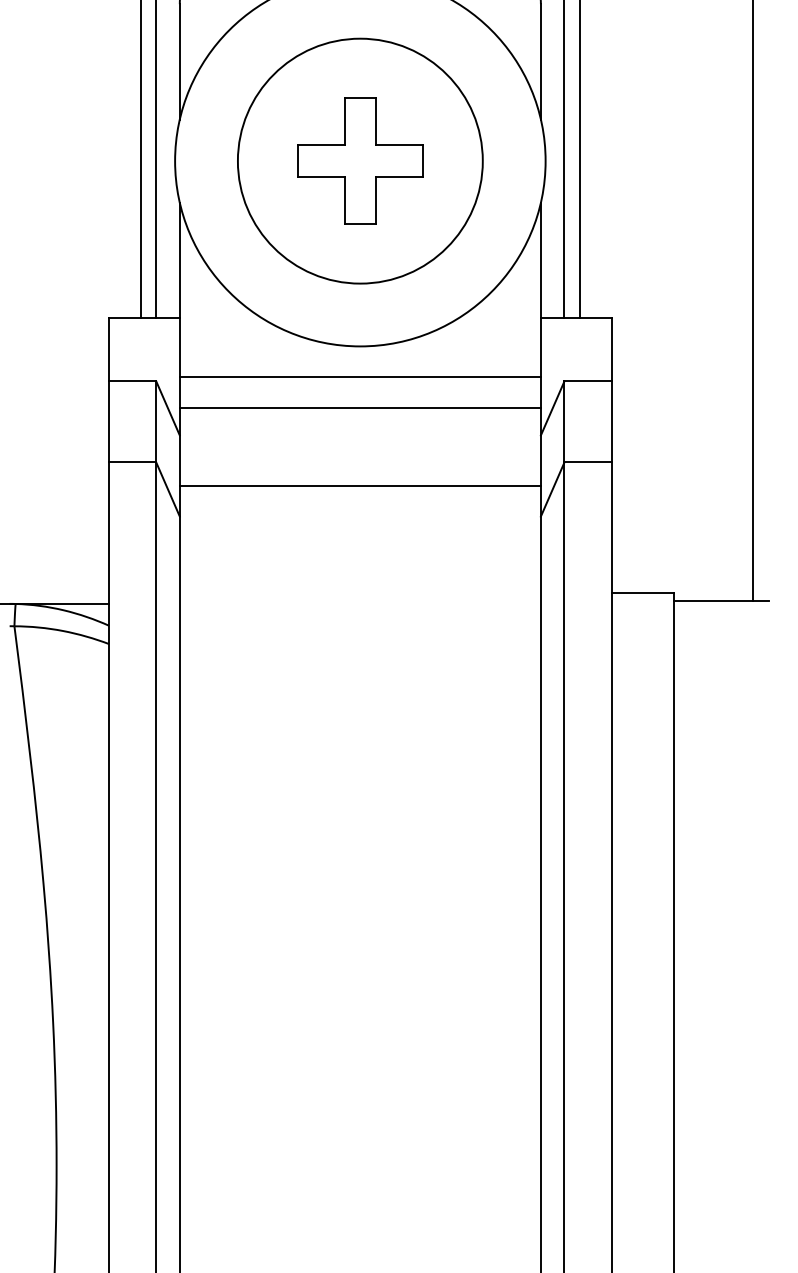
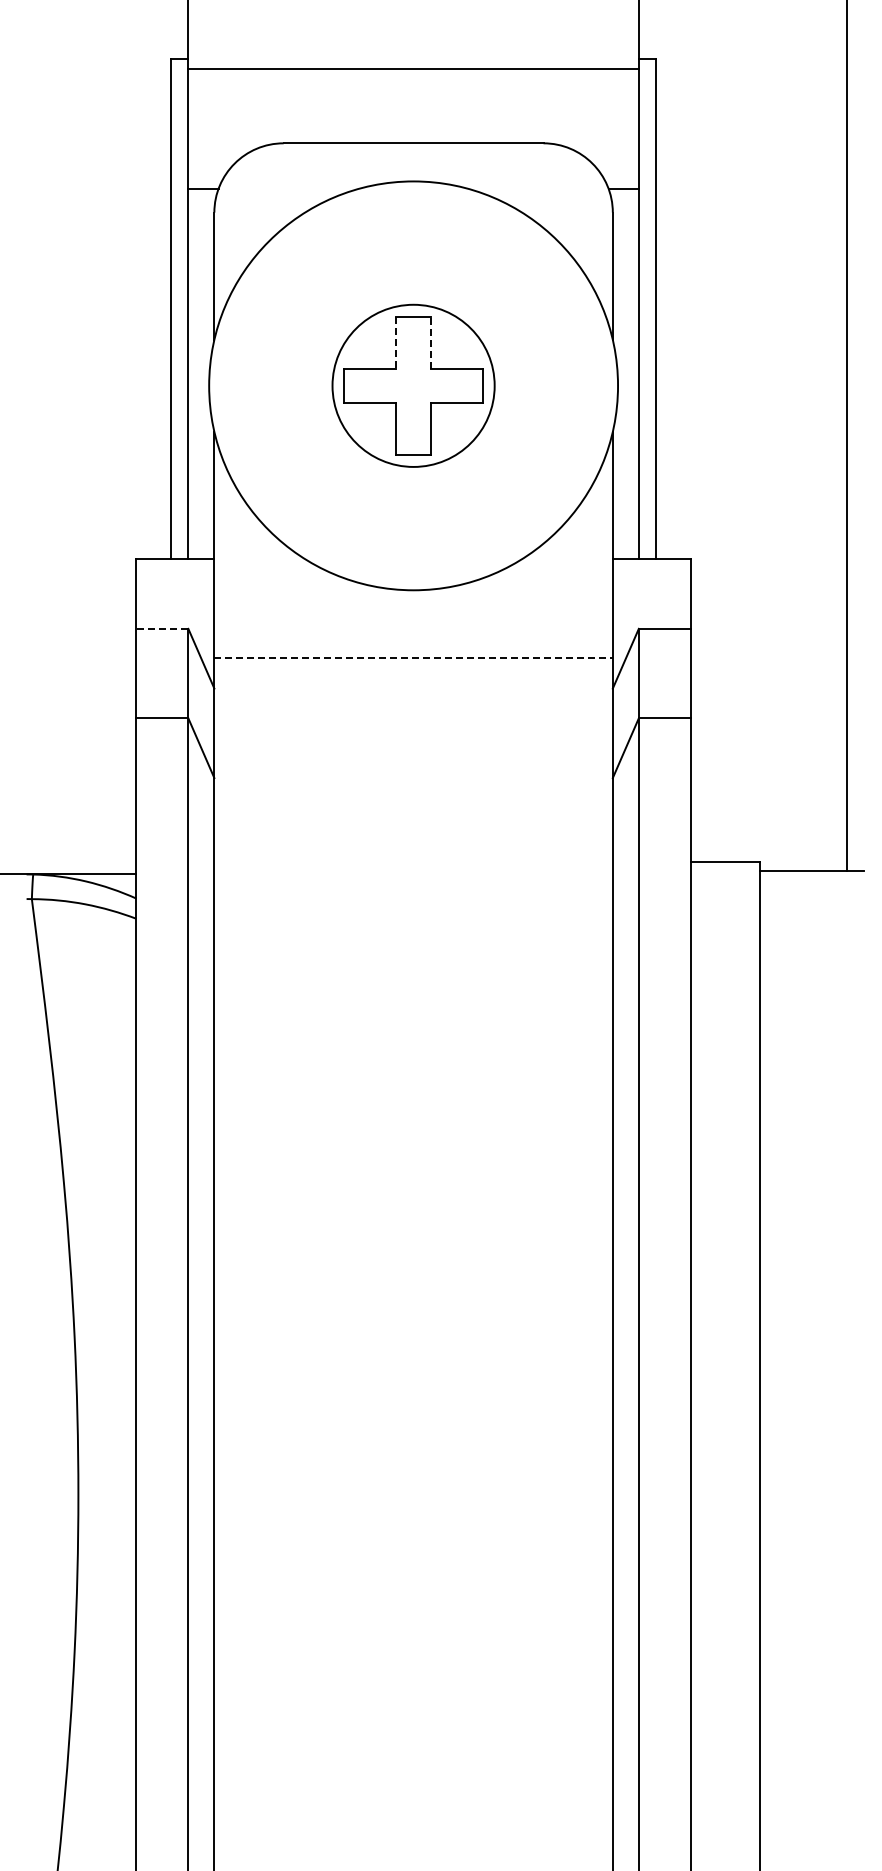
line: (344, 121) -> (396, 342), solid -> dashed
line: (375, 121) -> (430, 342), solid -> dashed
circle: (360, 160) -> (413, 385), size x0.6
line: (360, 377) -> (413, 624), removed
line: (132, 381) -> (162, 628), solid -> dashed
line: (361, 408) -> (414, 658), solid -> dashed
line: (360, 485) -> (413, 743), removed

